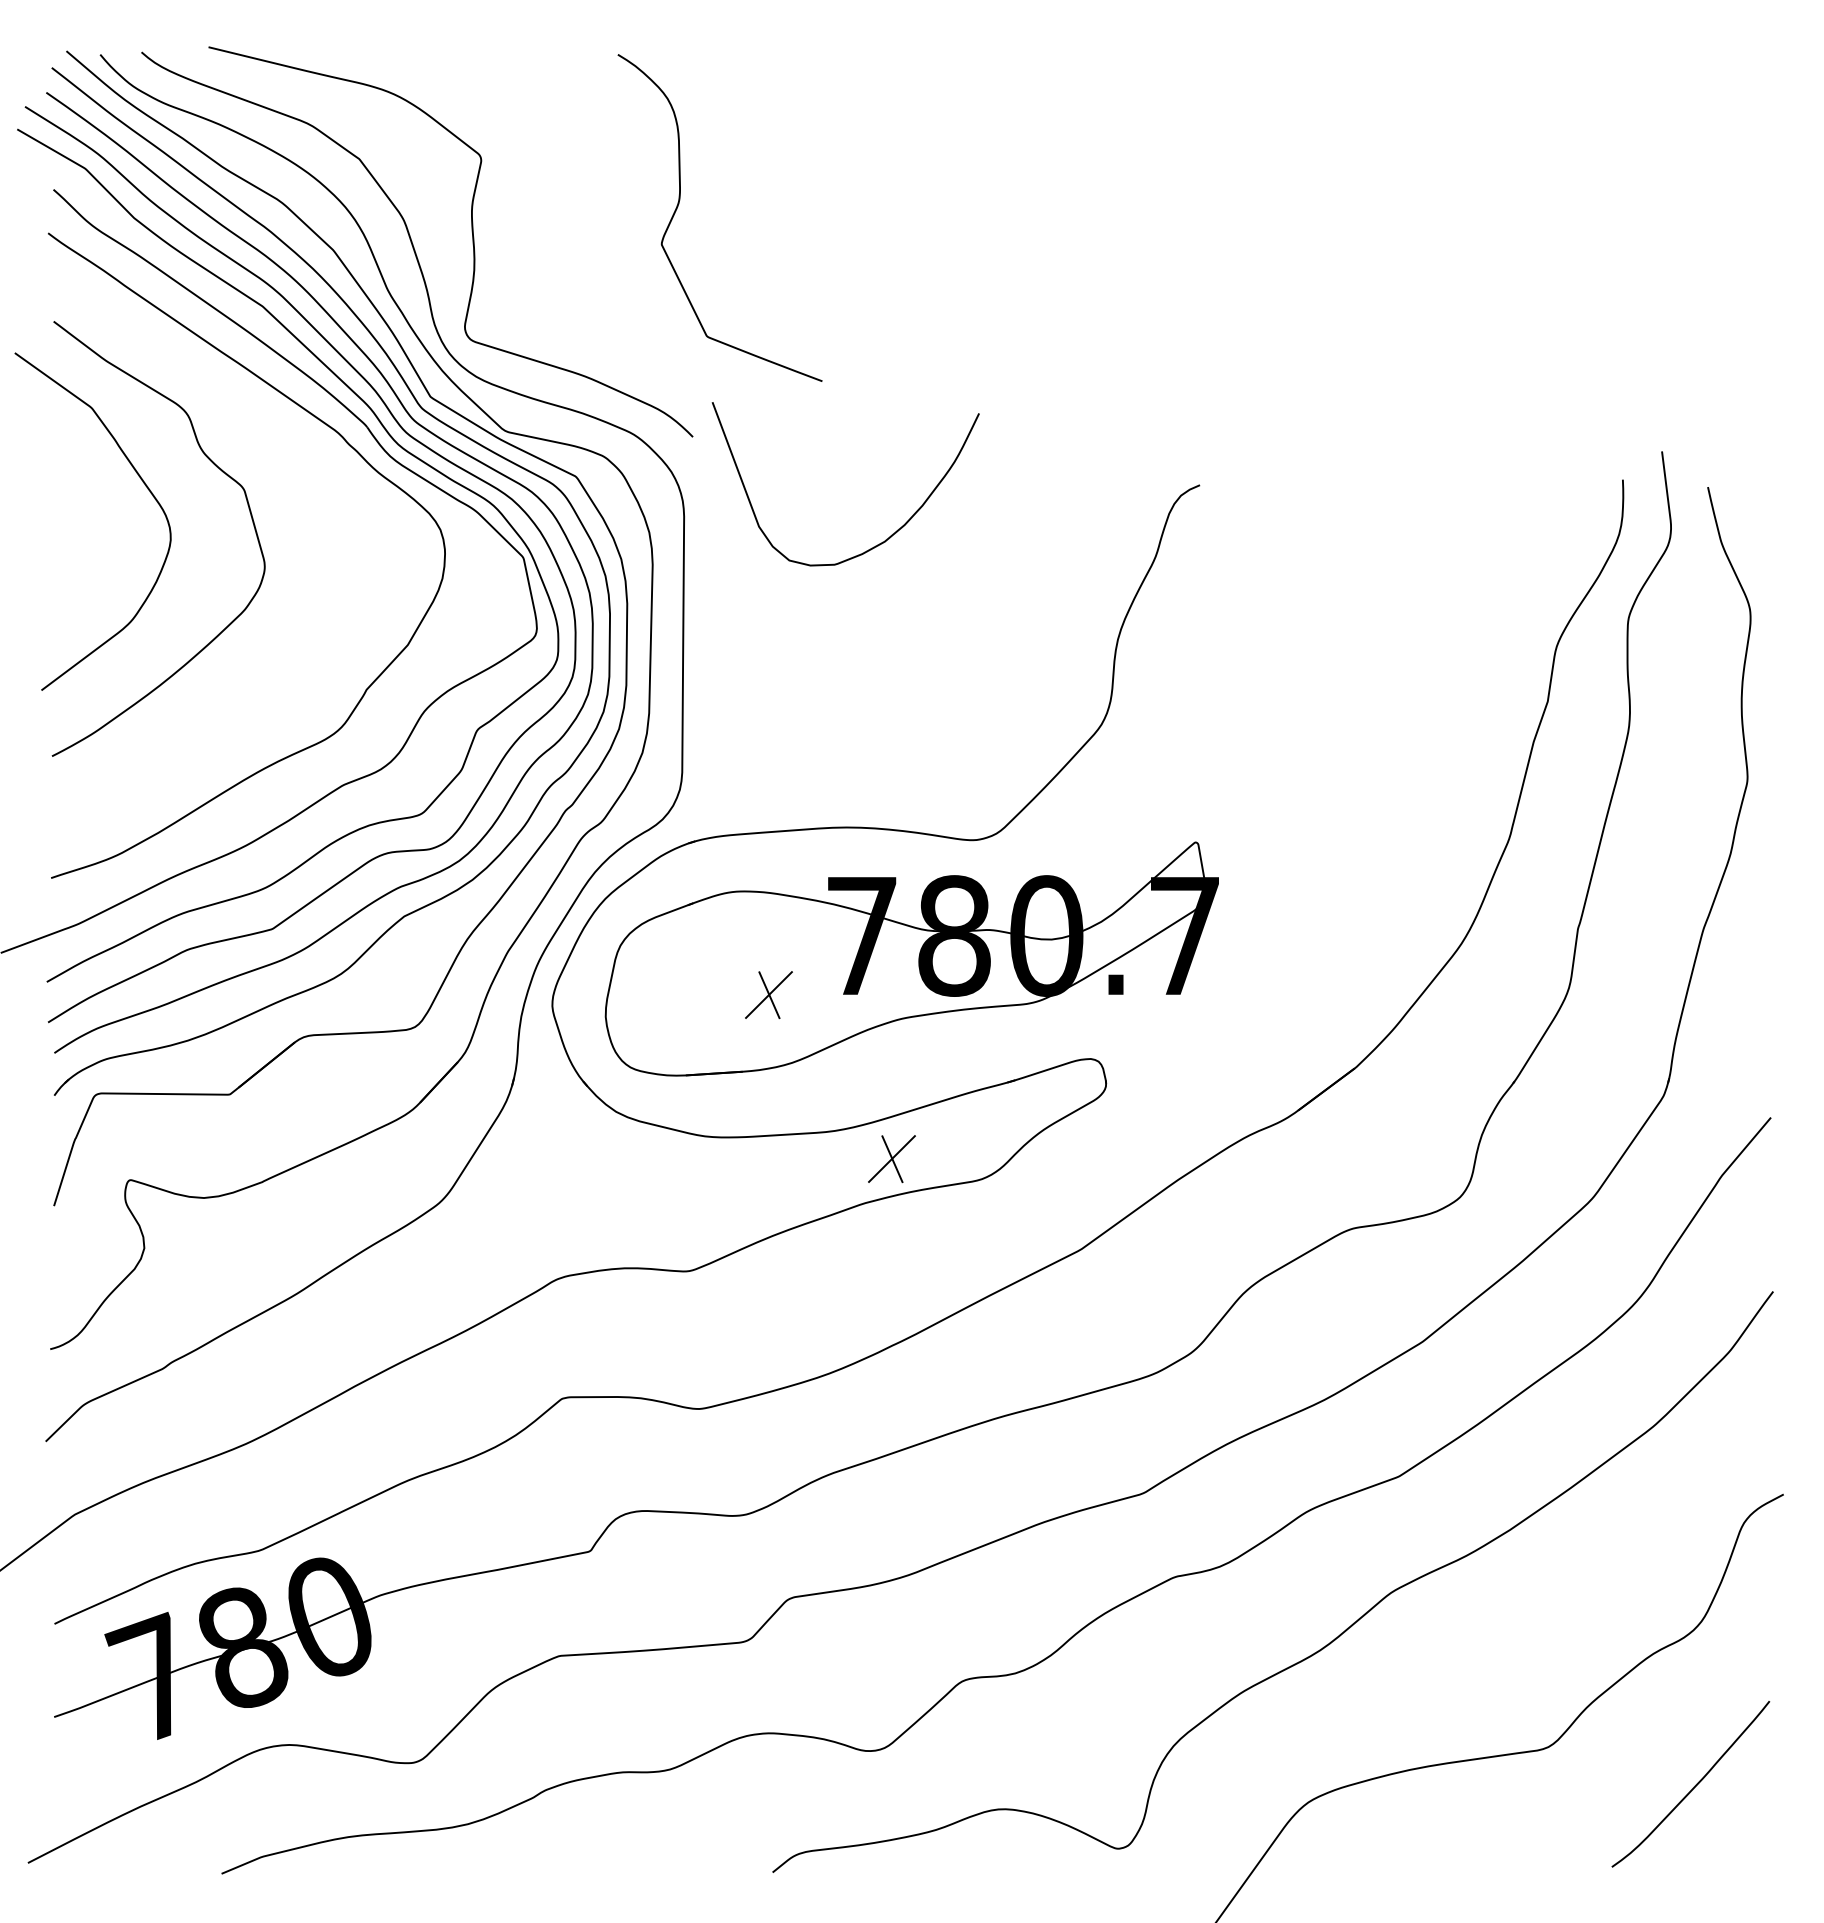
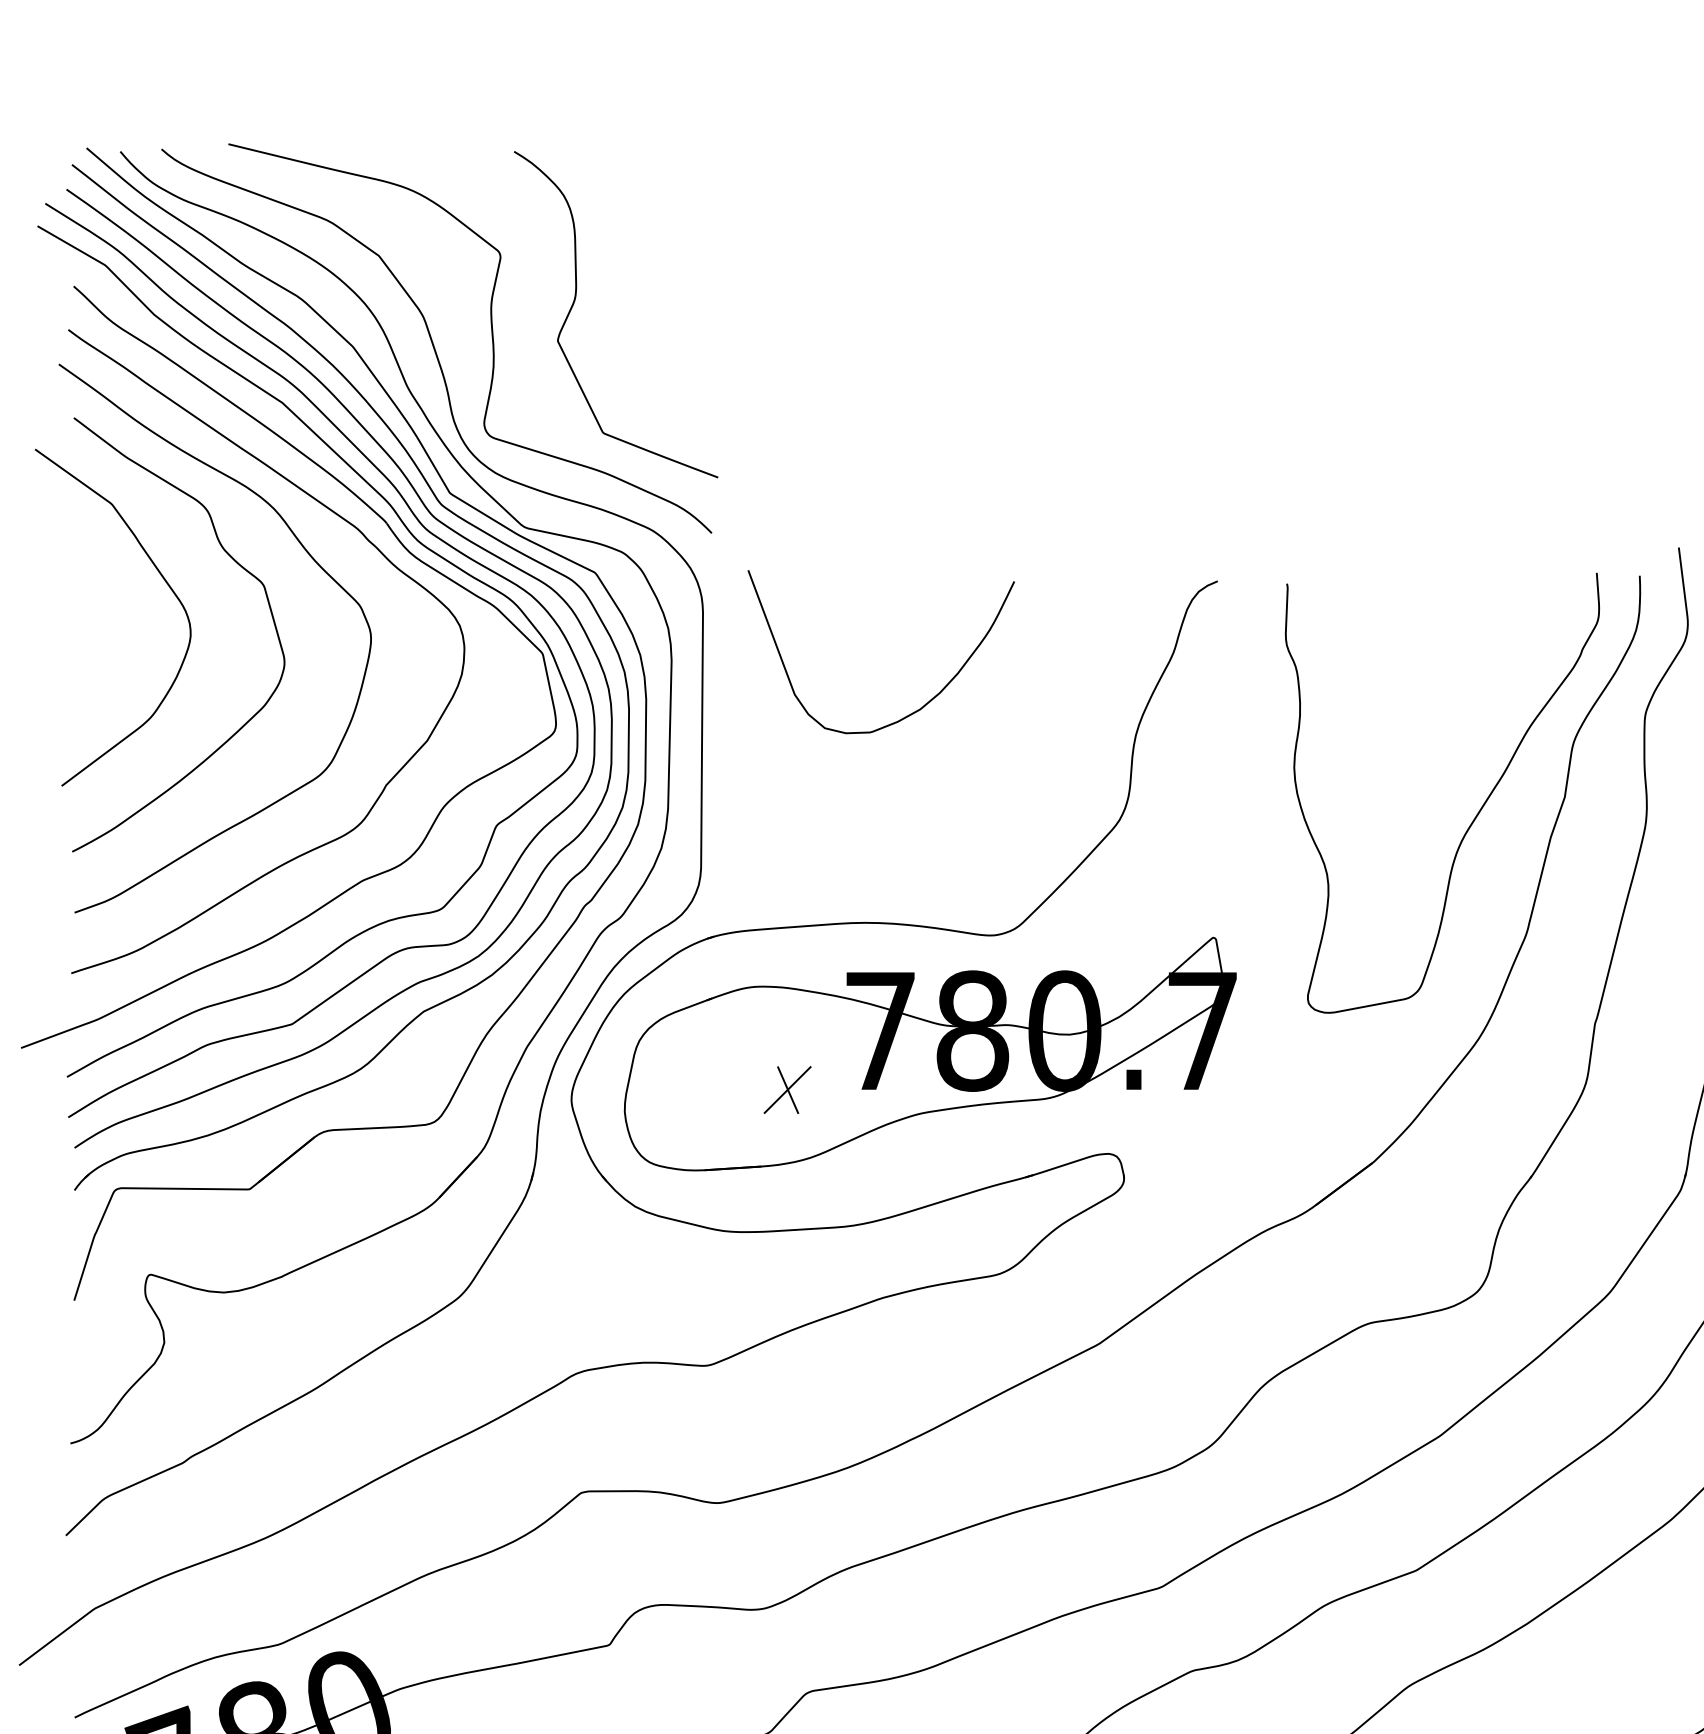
curve: (679, 204) -> (575, 301), moved
curve: (293, 464) -> (313, 560), added
curve: (891, 534) -> (926, 702), moved
curve: (1459, 718) -> (1476, 814), added
part: (891, 1159) -> (909, 1254), removed

